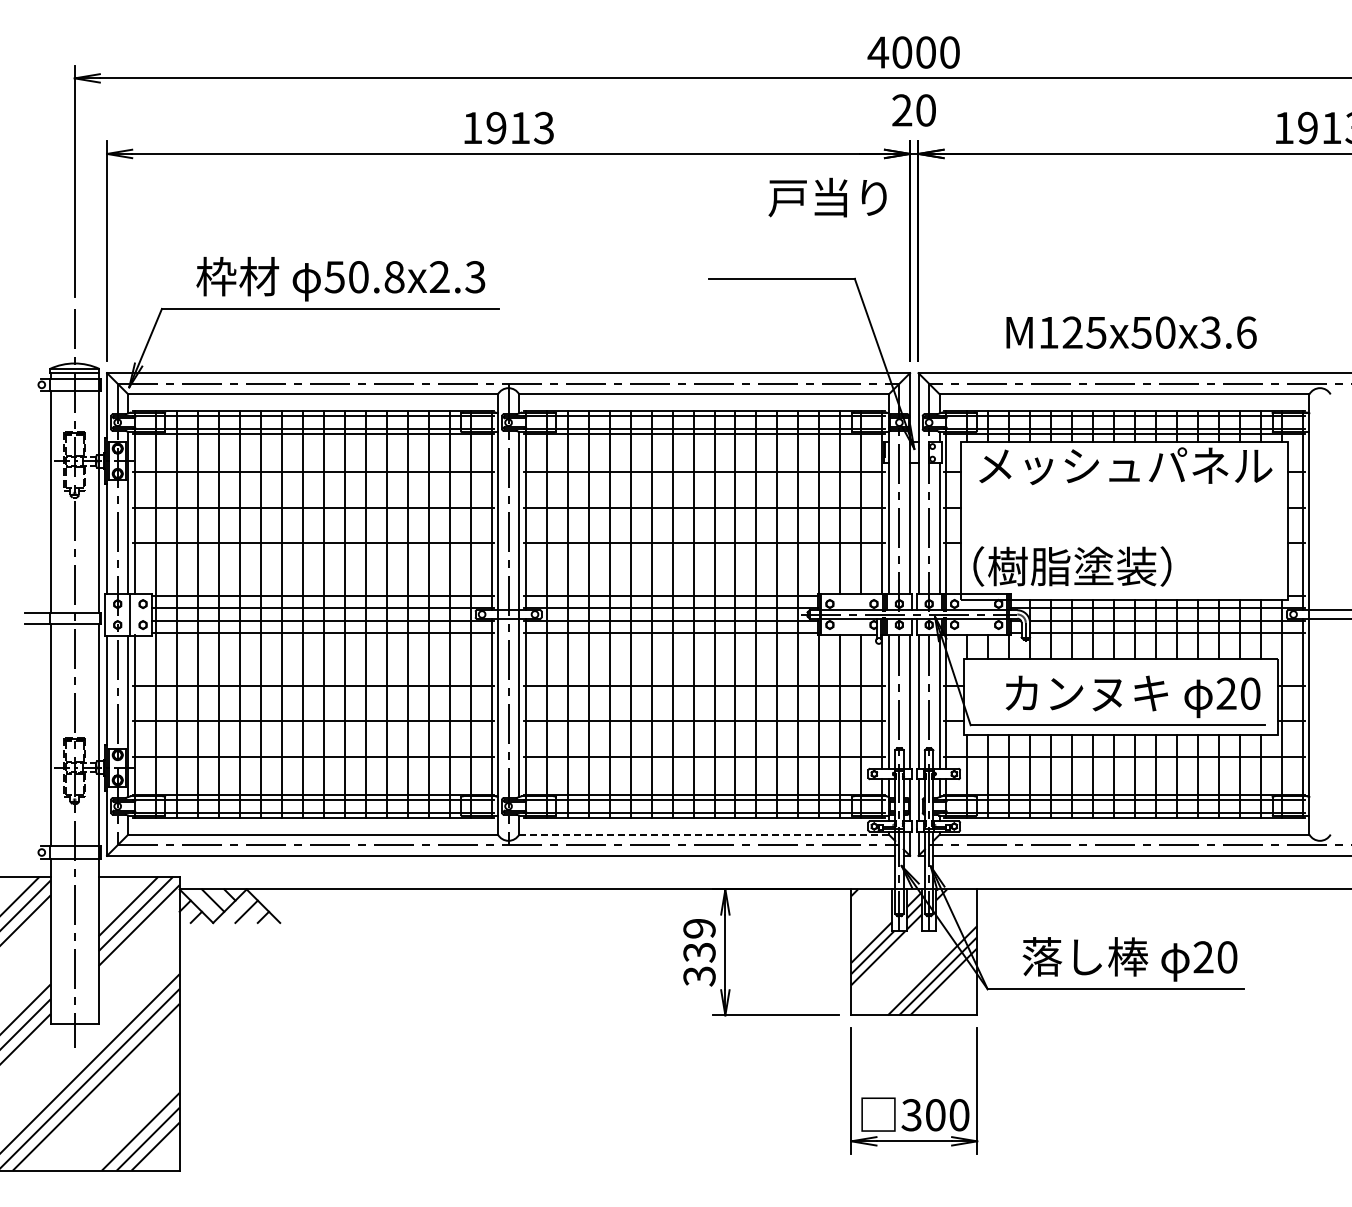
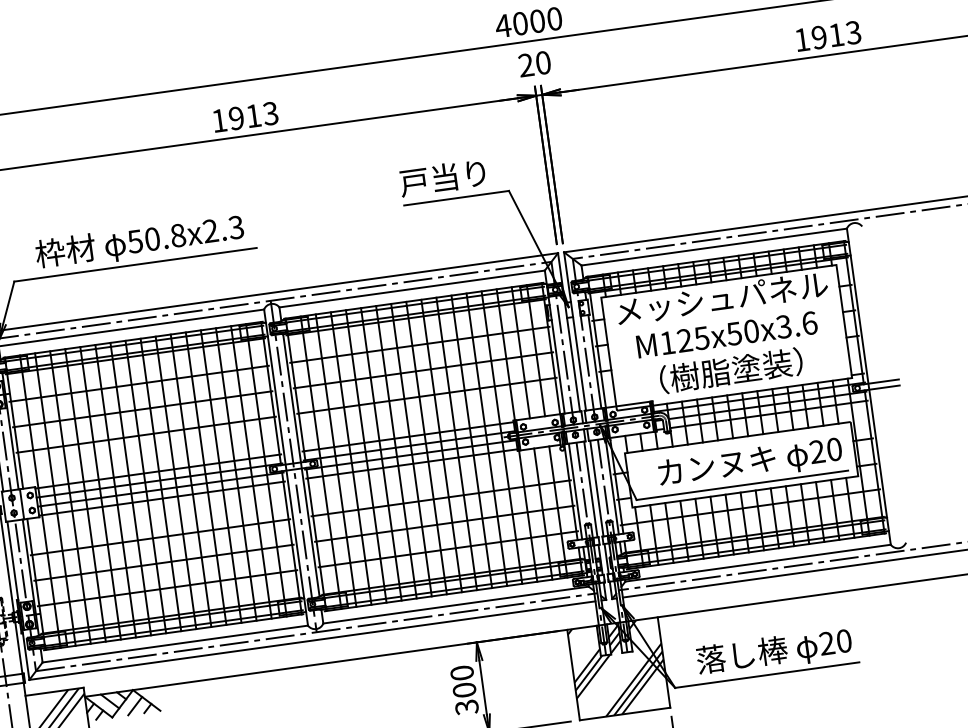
text: (827, 197) -> (442, 177), moved
text: (1131, 332) -> (727, 334), moved
text: (1072, 566) -> (731, 370), moved
line: (704, 834) -> (456, 605), dashed -> solid
text: (699, 940) -> (463, 681), 339 -> 300

